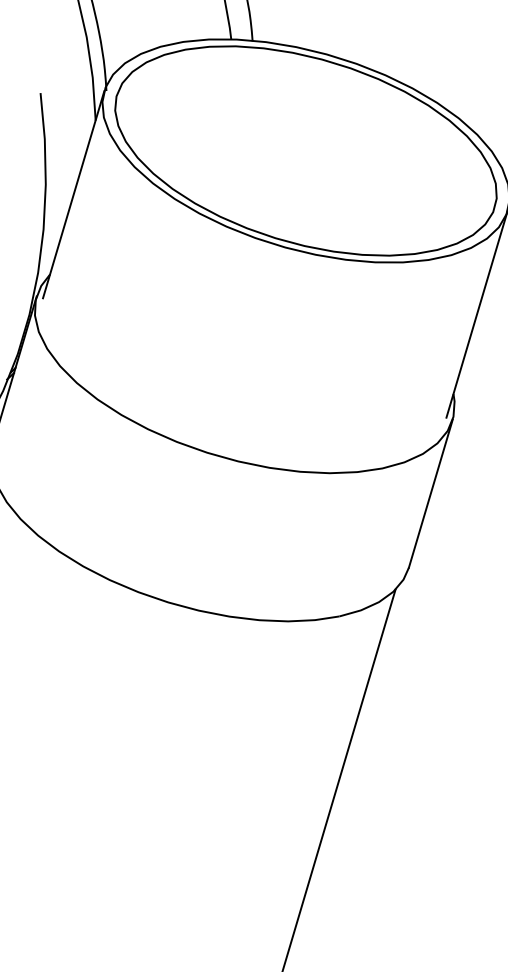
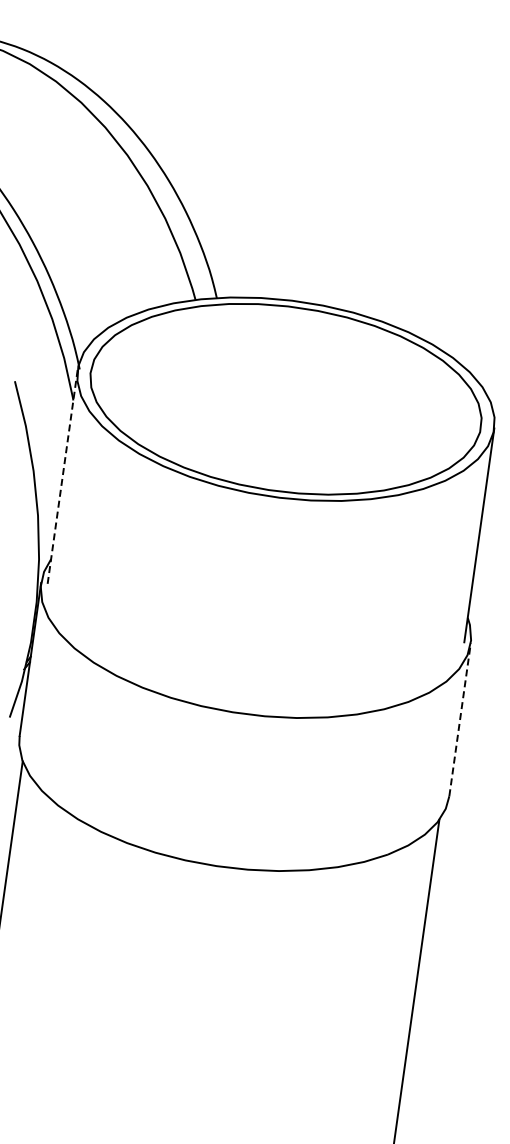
line: (73, 194) -> (62, 476), solid -> dashed
line: (431, 493) -> (460, 719), solid -> dashed

